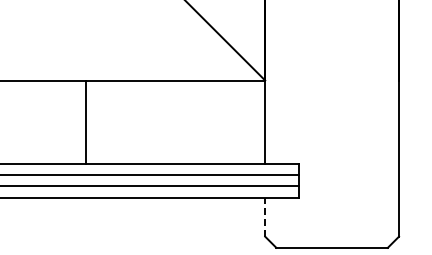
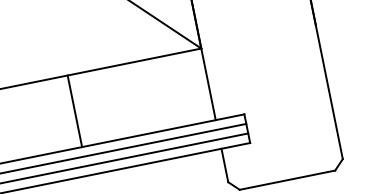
line: (86, 122) -> (75, 111), moved
line: (265, 217) -> (225, 165), dashed -> solid

